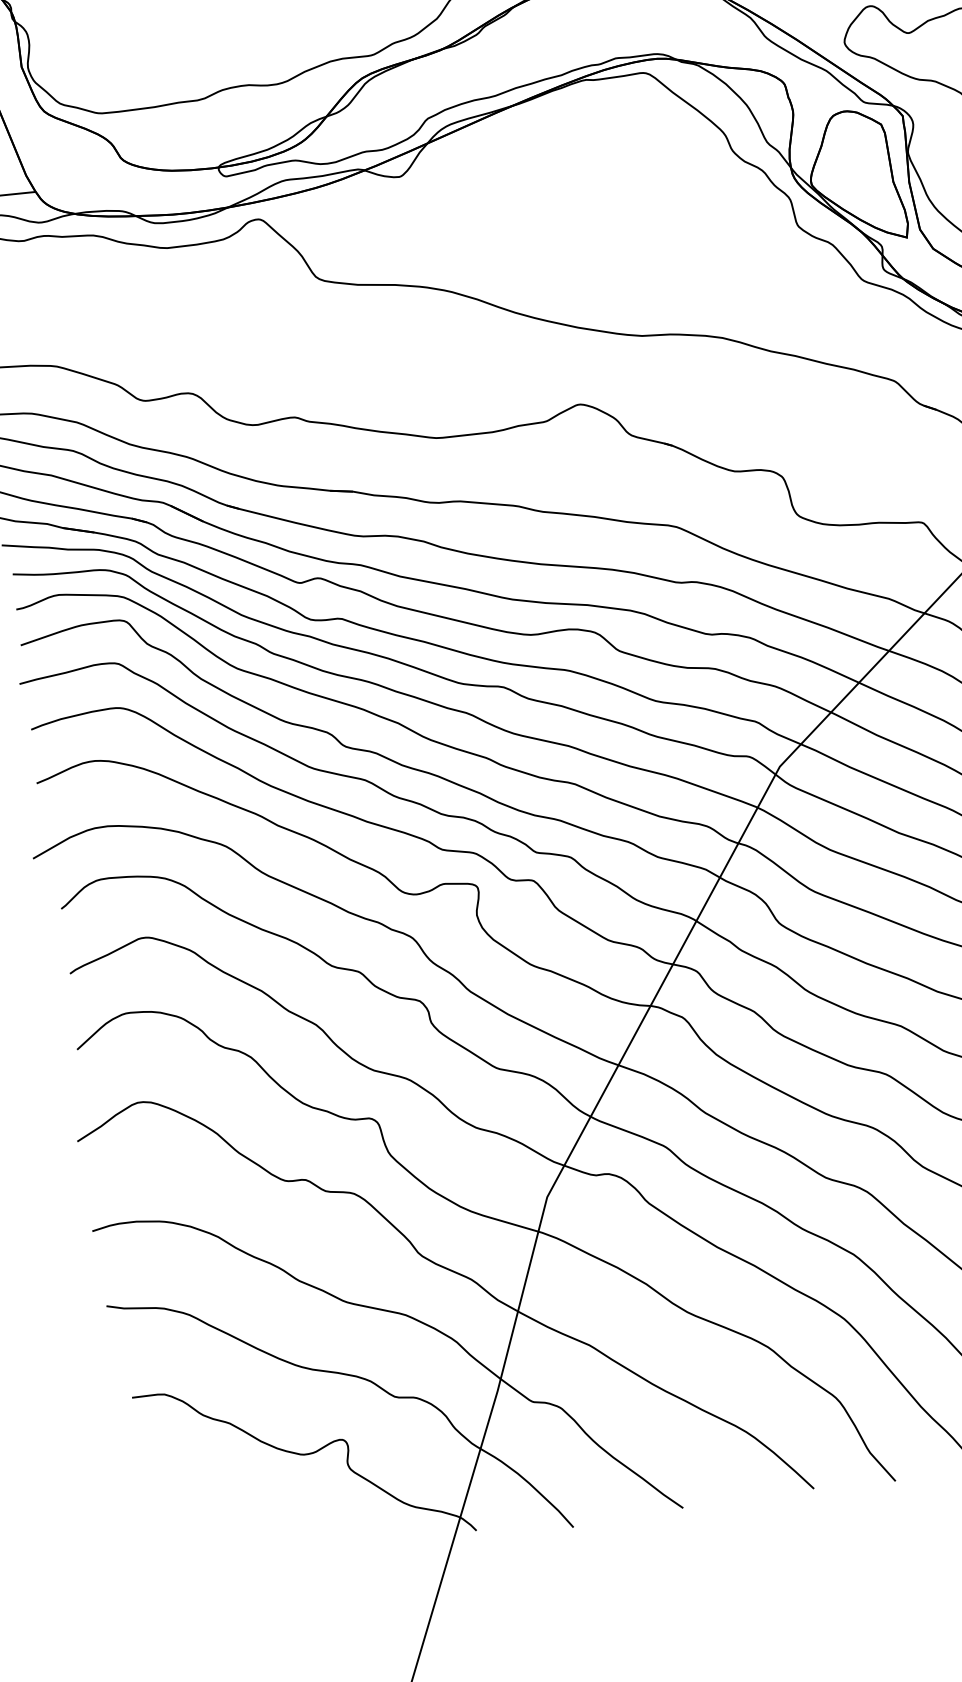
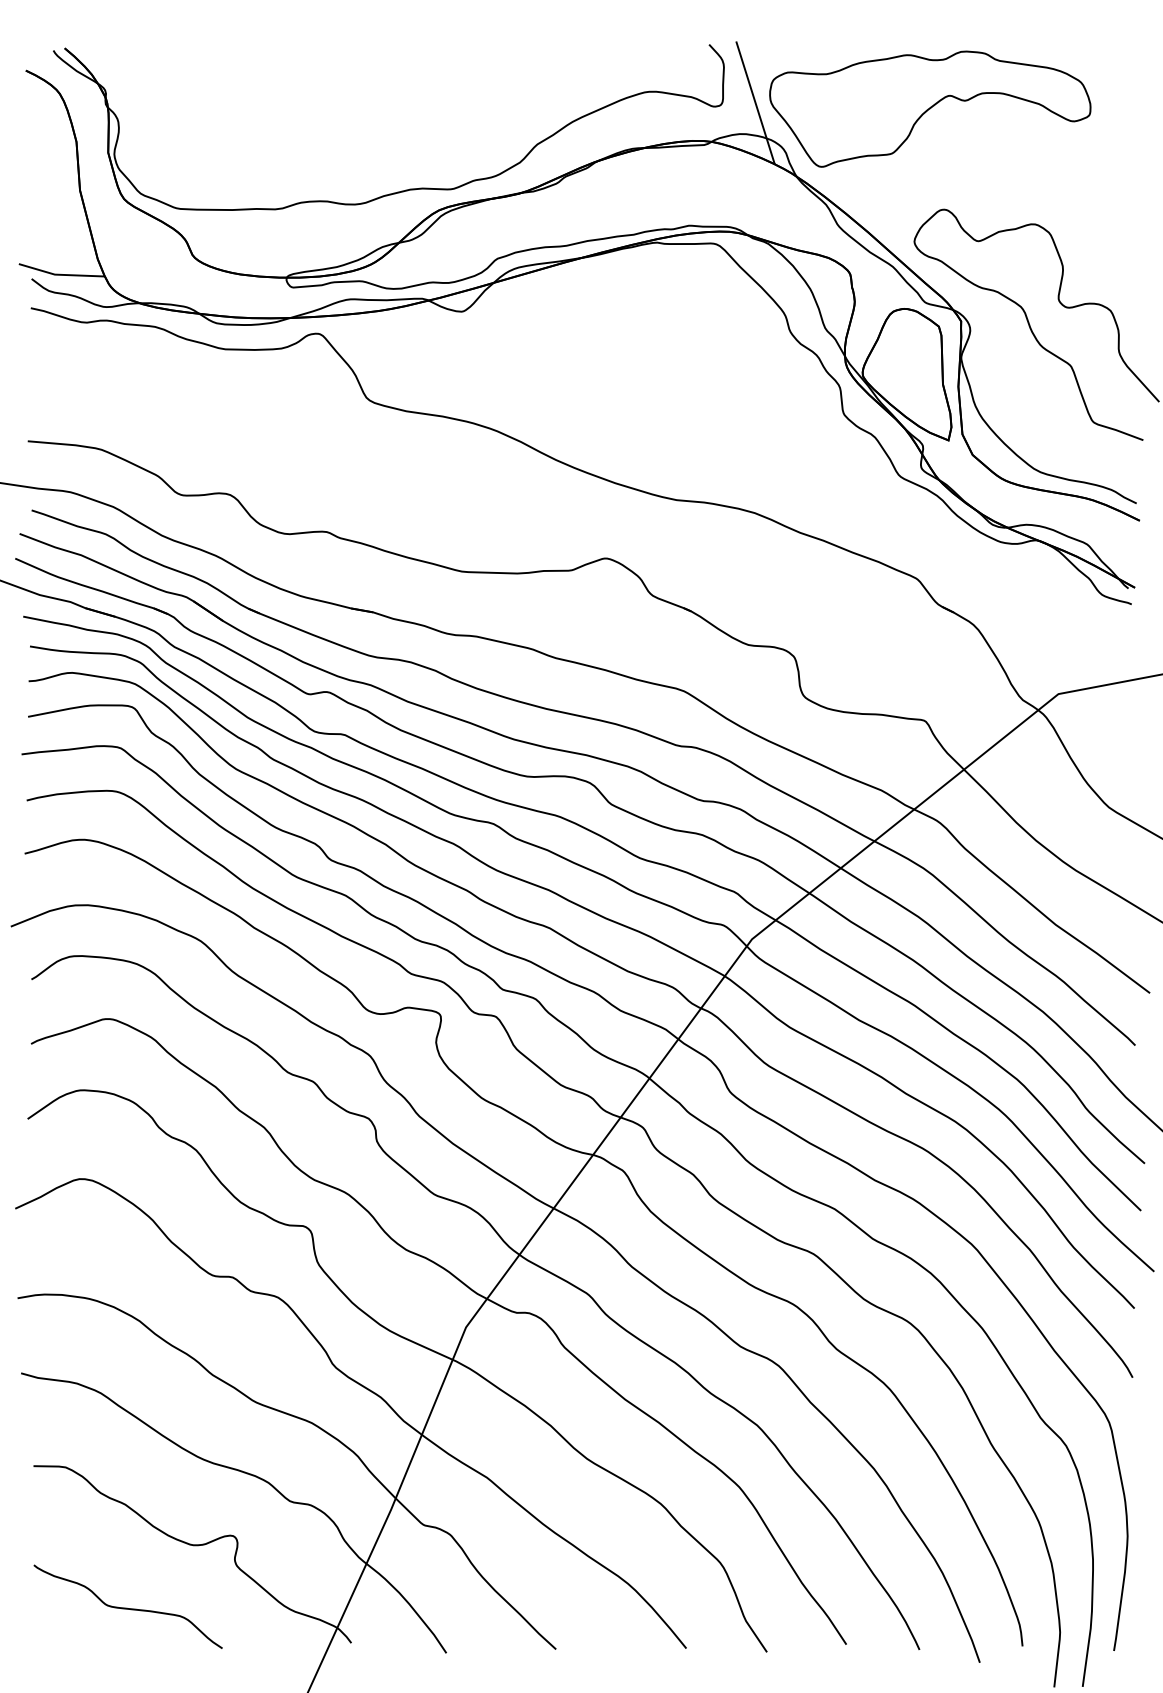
curve: (246, 1526) -> (127, 1607), added

